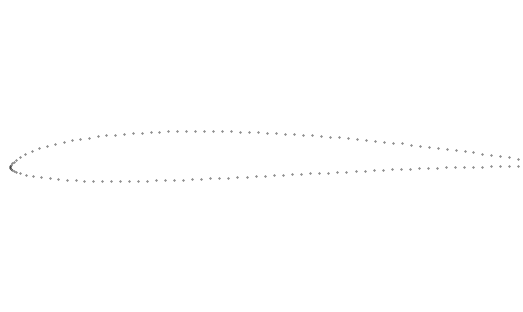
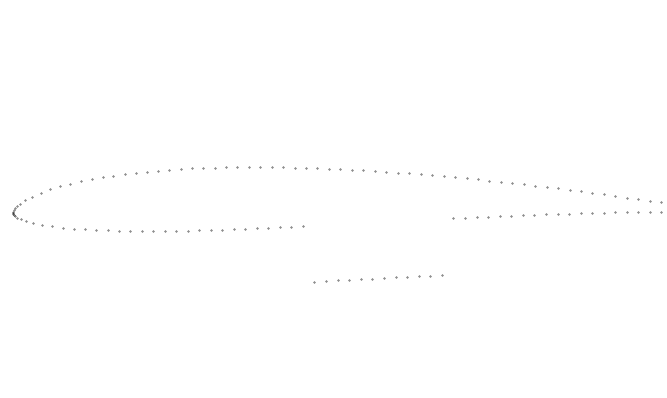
part: (296, 174) -> (378, 278), moved

